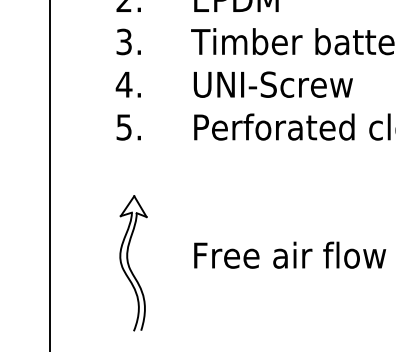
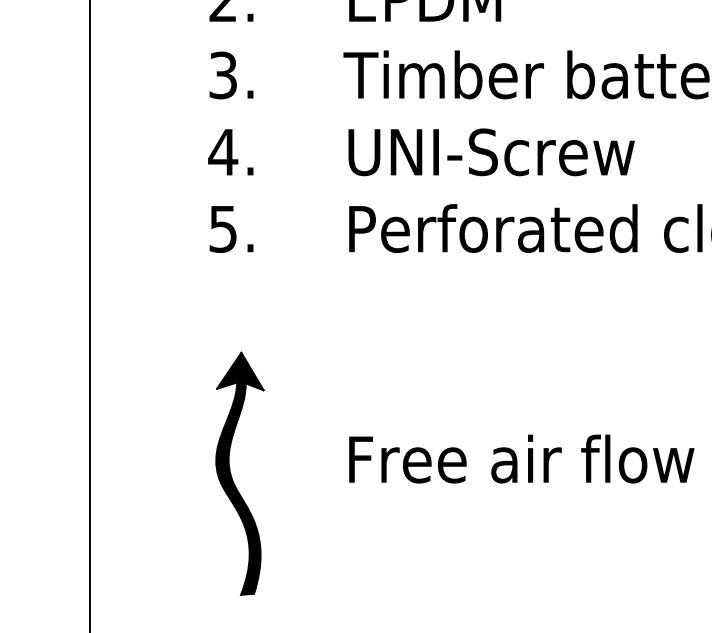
fill: (133, 263) -> (239, 473), added

